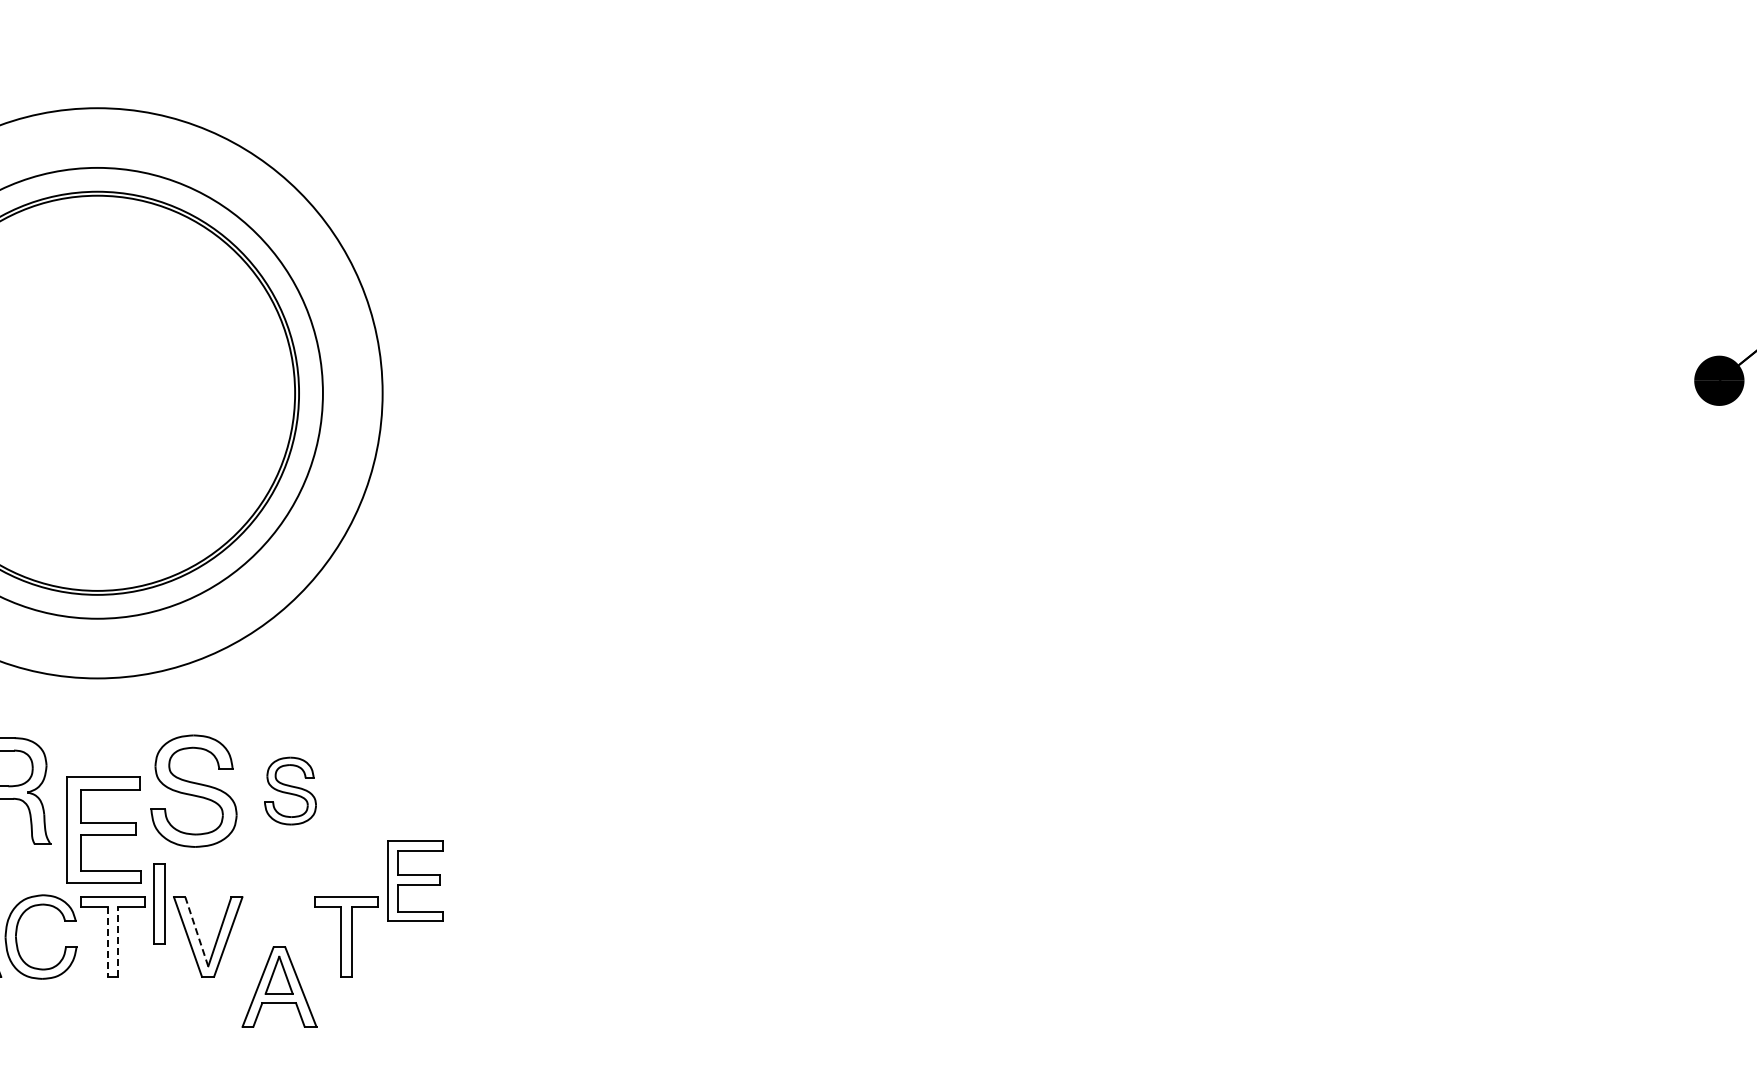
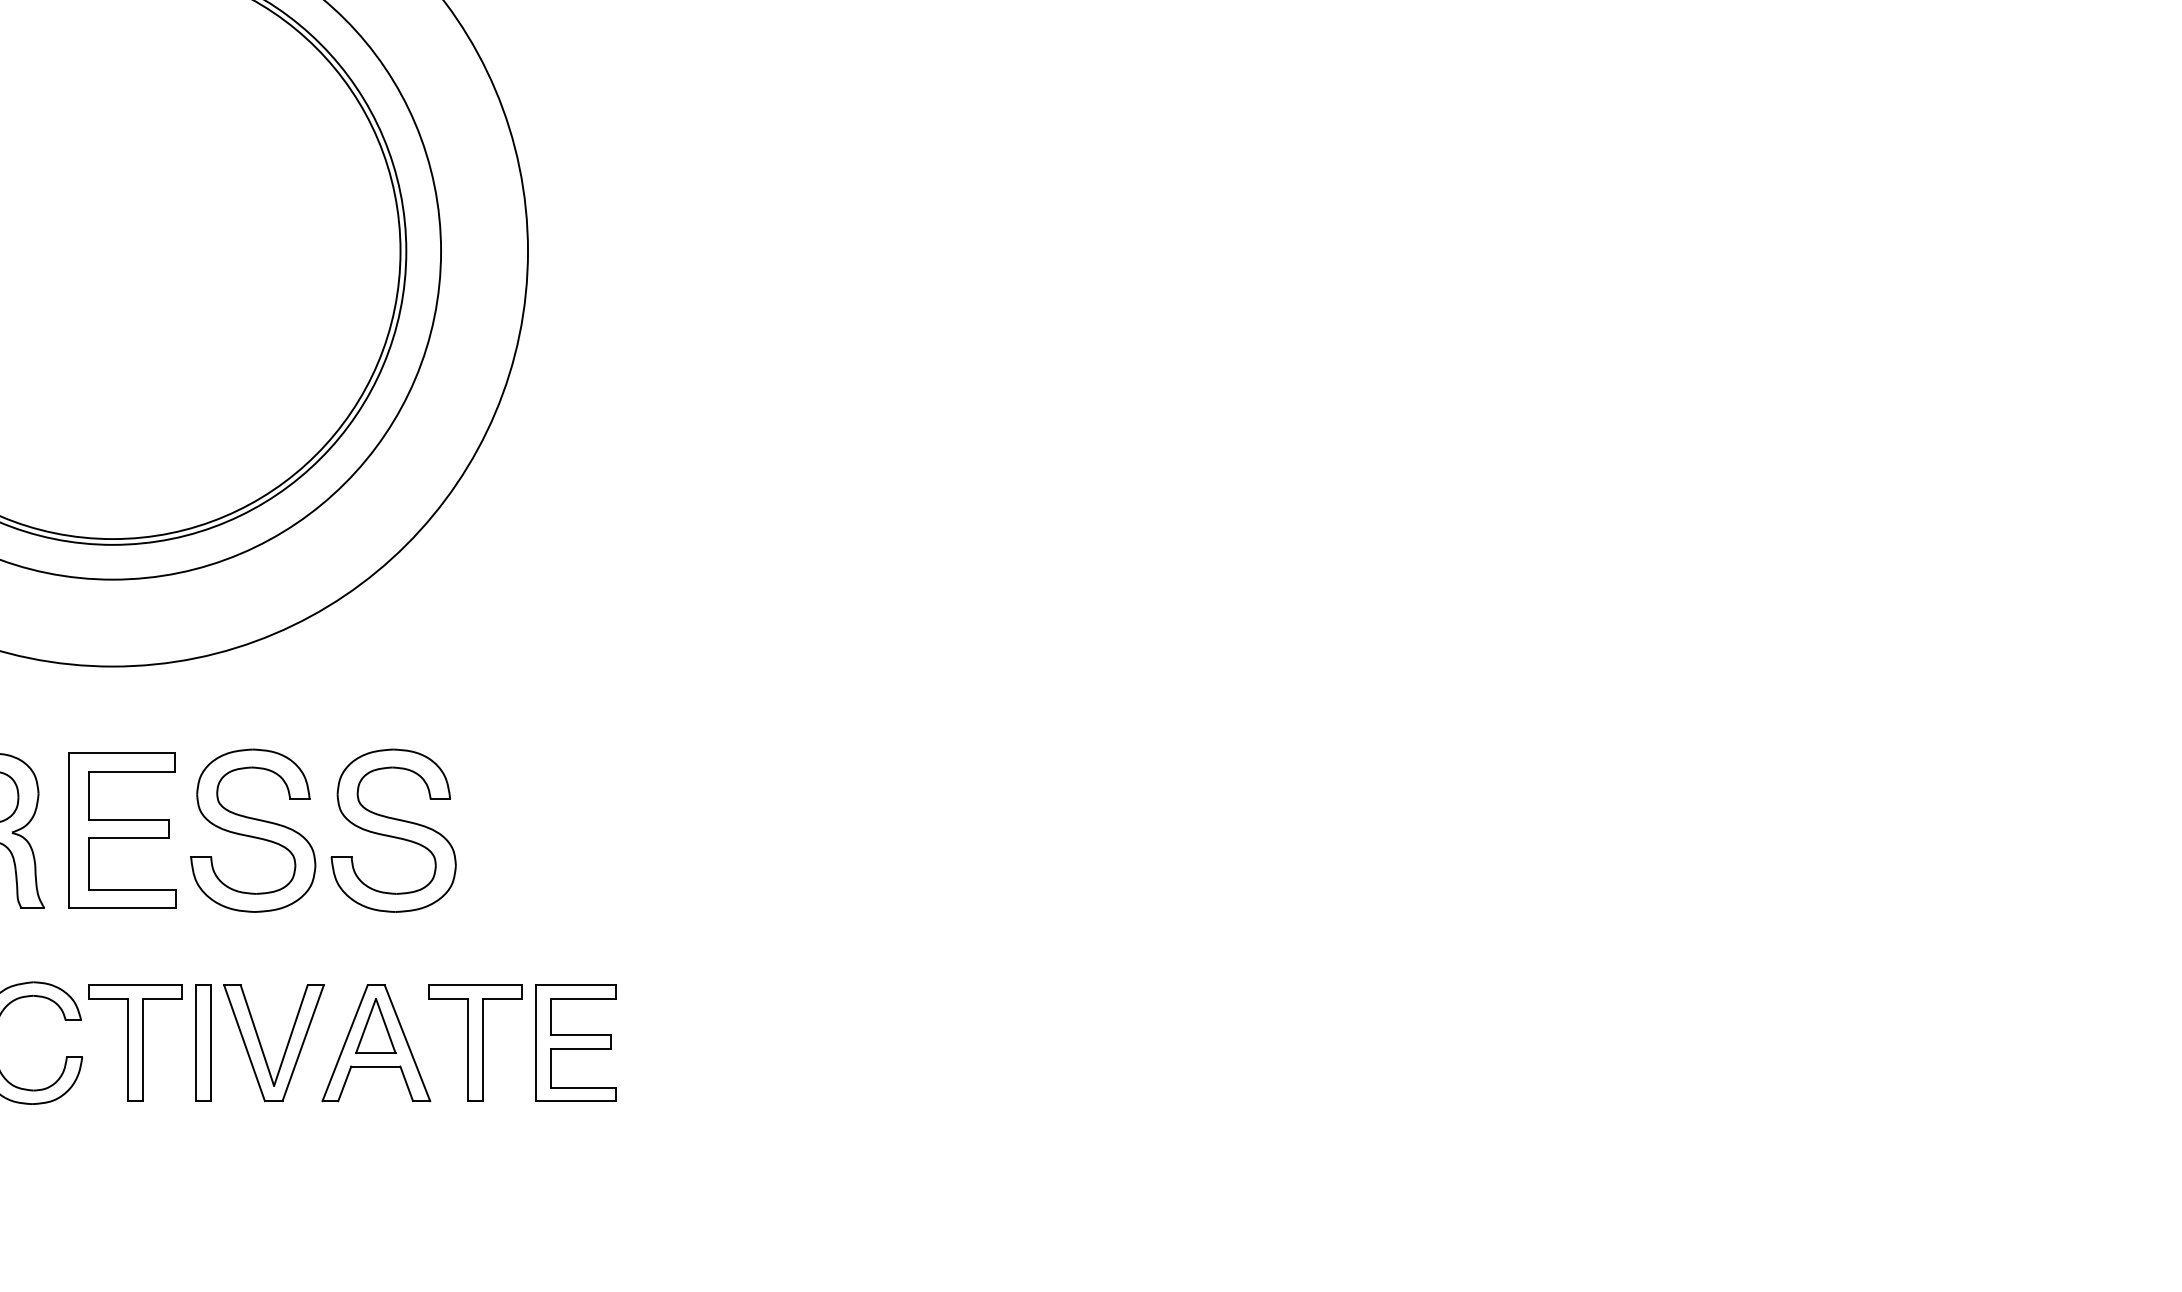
part: (290, 790) -> (393, 829), size x1.67
part: (103, 829) -> (121, 829), moved
part: (415, 880) -> (575, 1042), moved
part: (159, 903) -> (203, 1042), moved
line: (196, 931) -> (256, 1035), dashed -> solid
line: (118, 941) -> (143, 1049), dashed -> solid
line: (107, 942) -> (127, 1051), dashed -> solid
part: (279, 986) -> (376, 1042), moved

